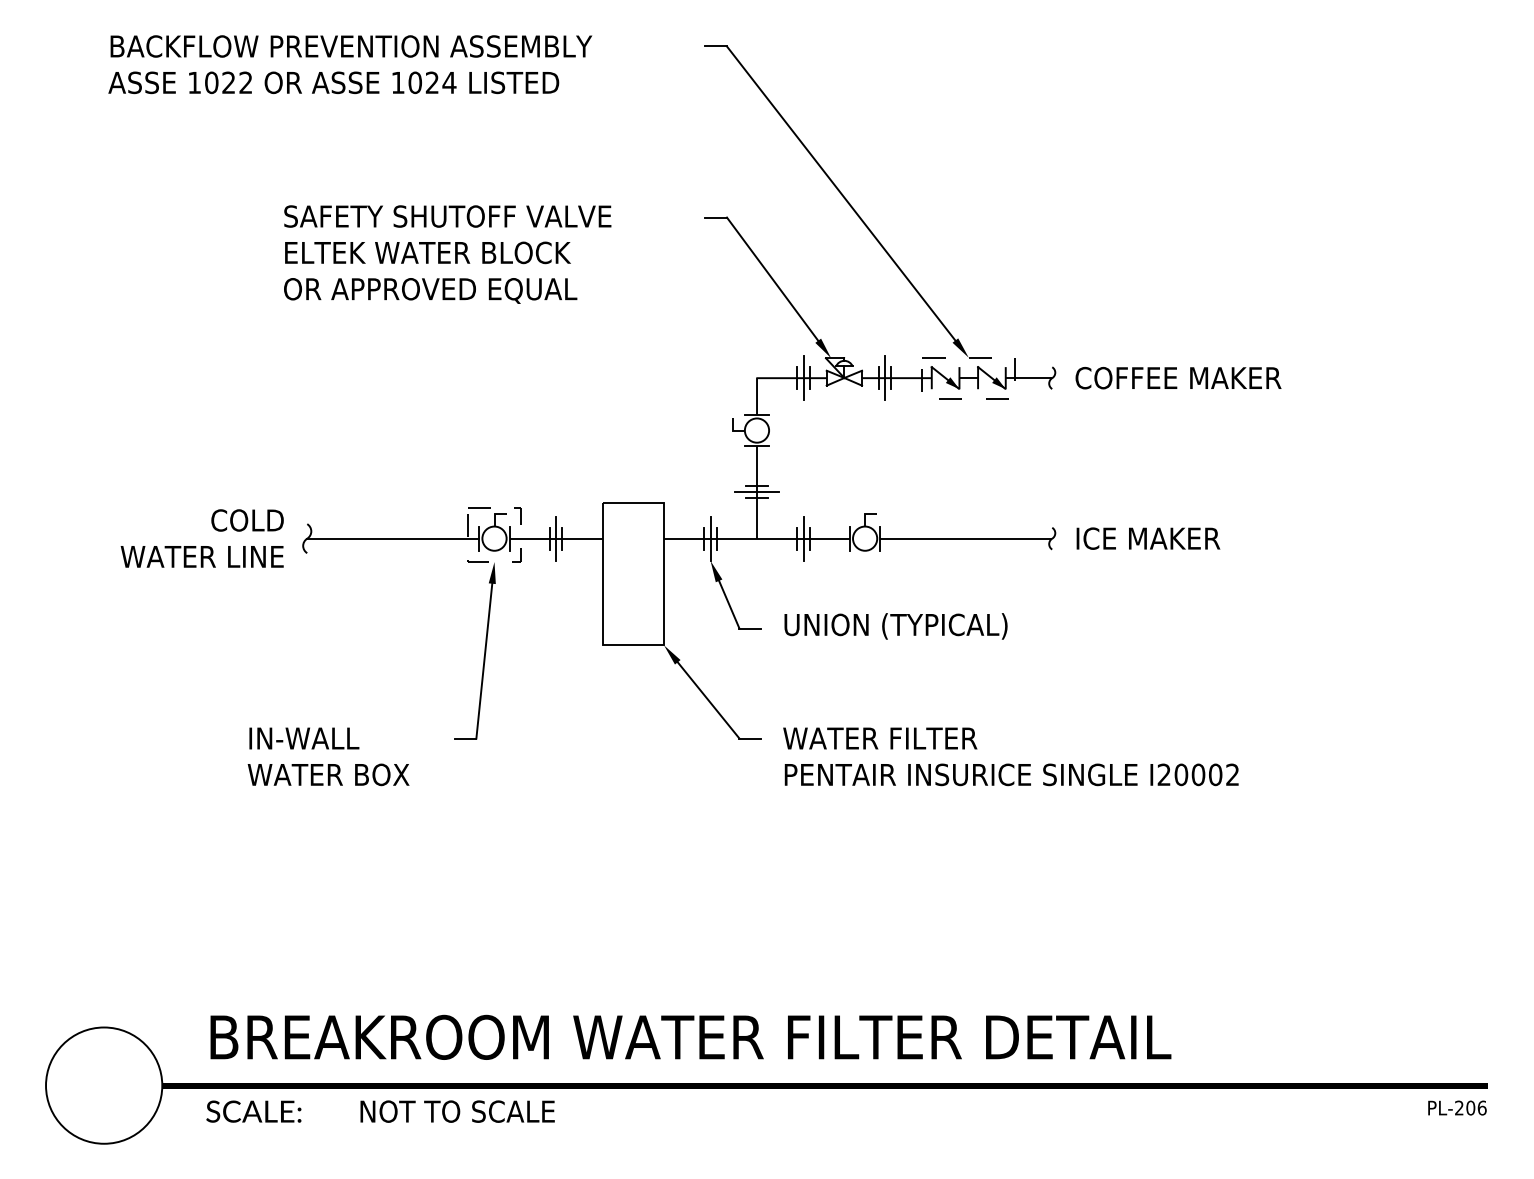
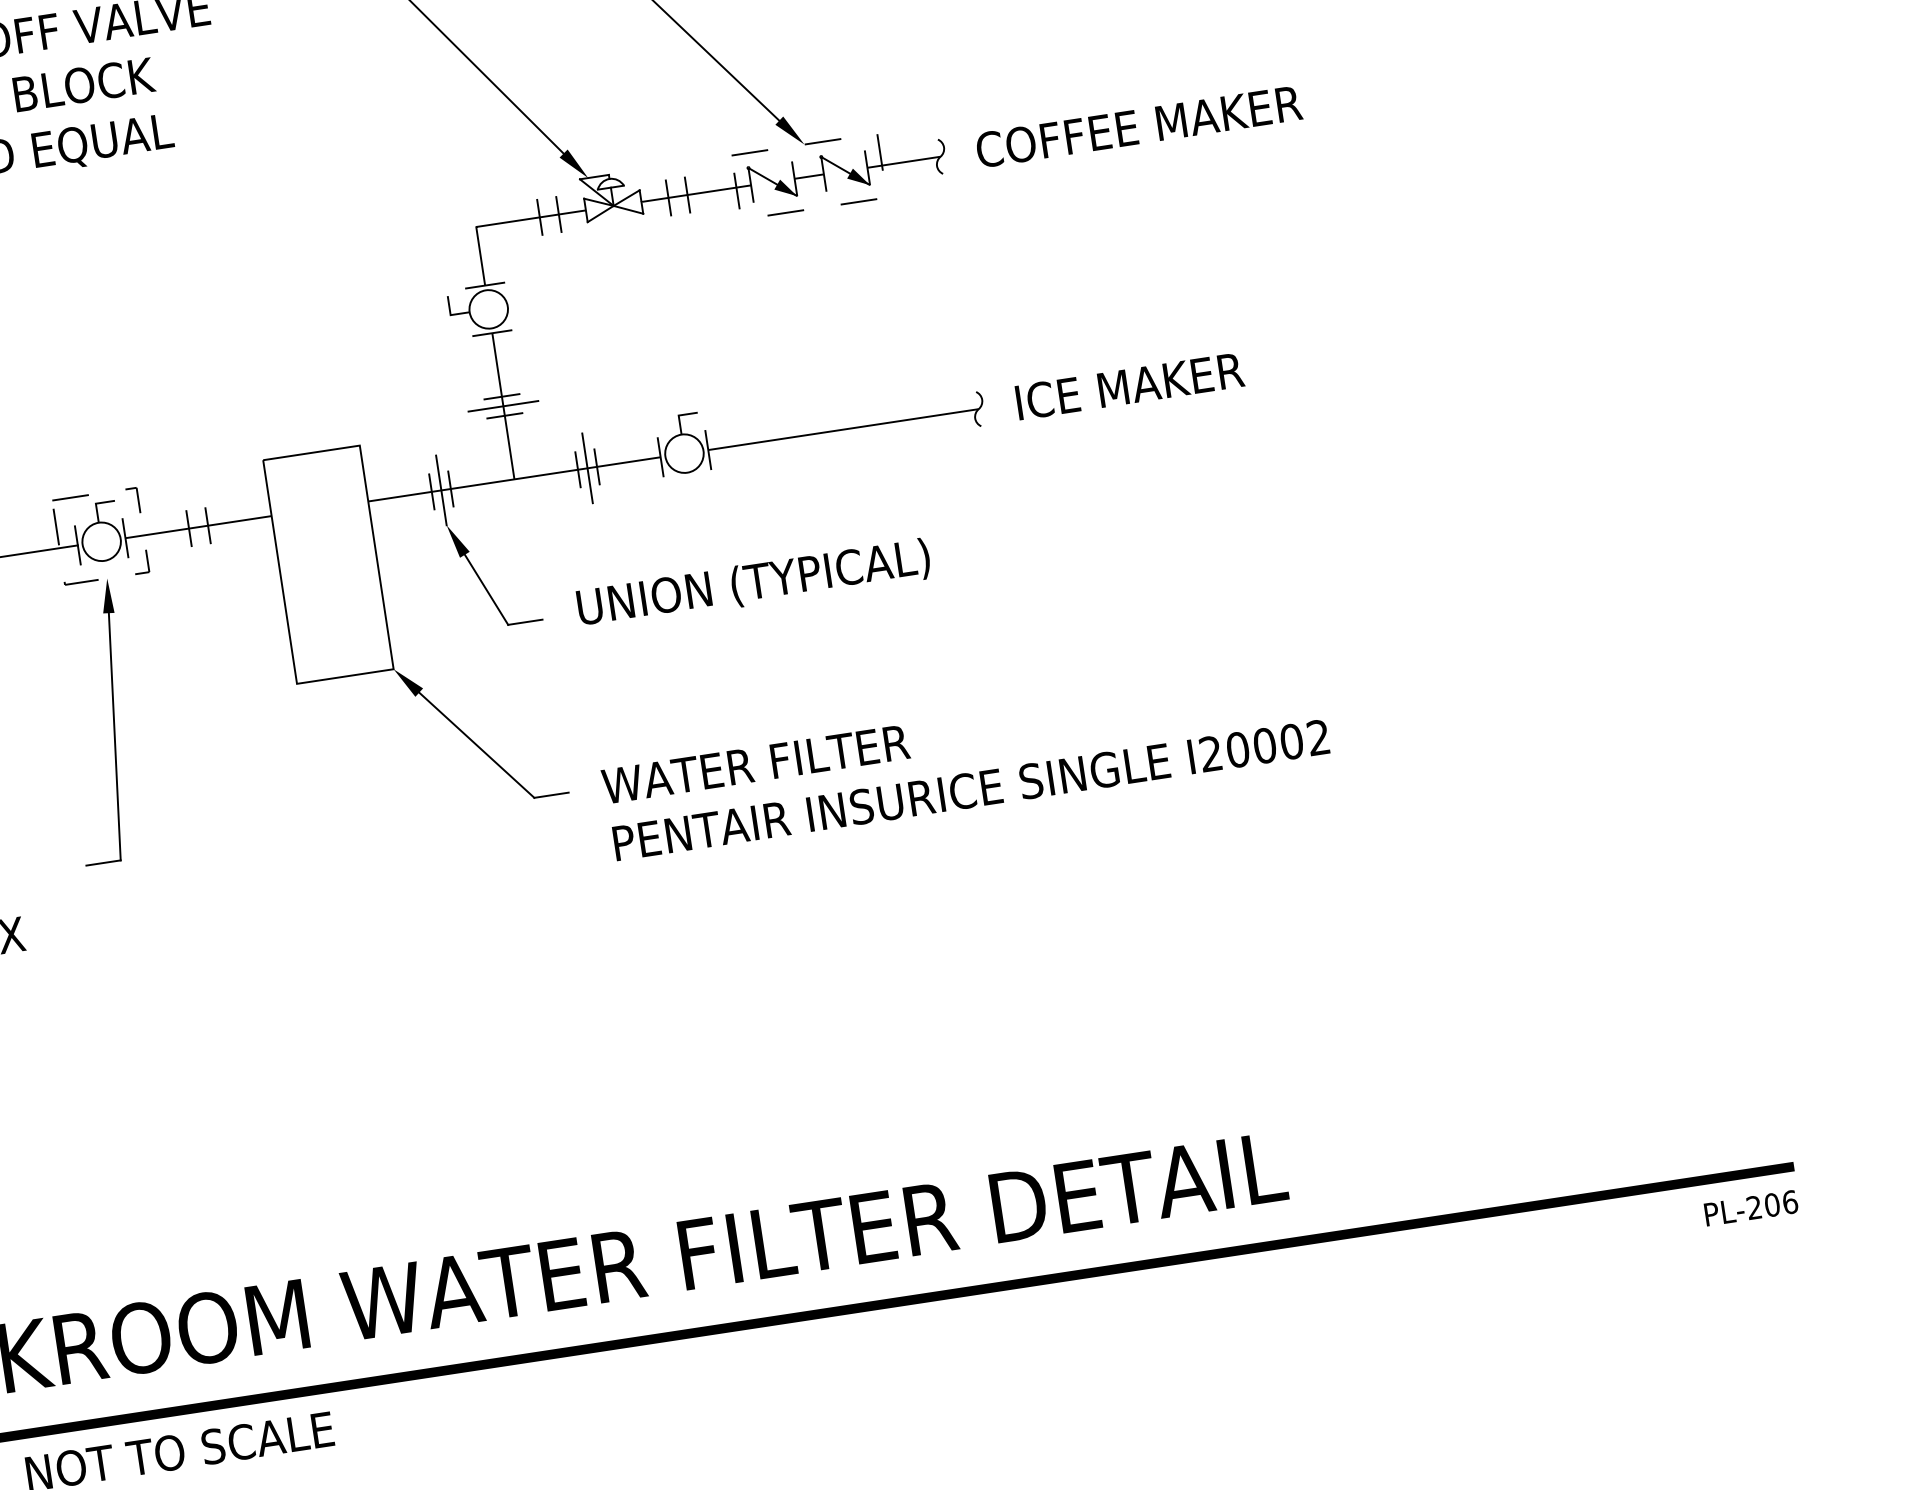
line: (803, 378) -> (549, 216), removed
line: (885, 378) -> (678, 196), removed
line: (556, 538) -> (199, 526), removed

